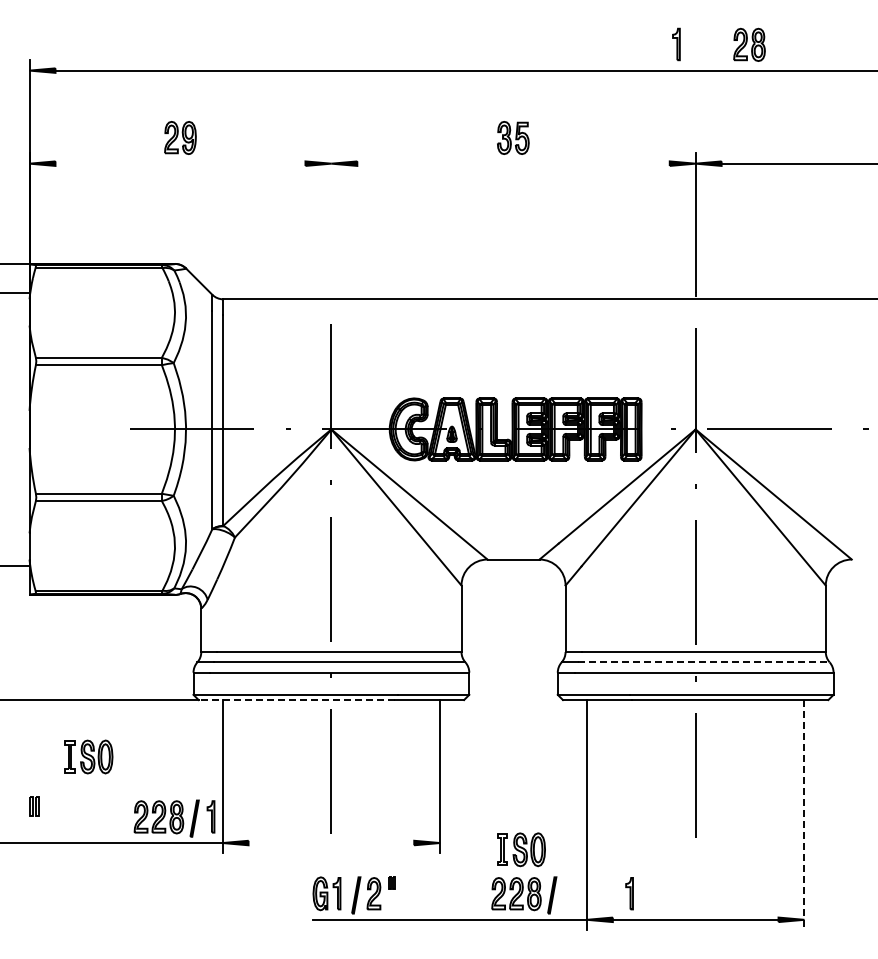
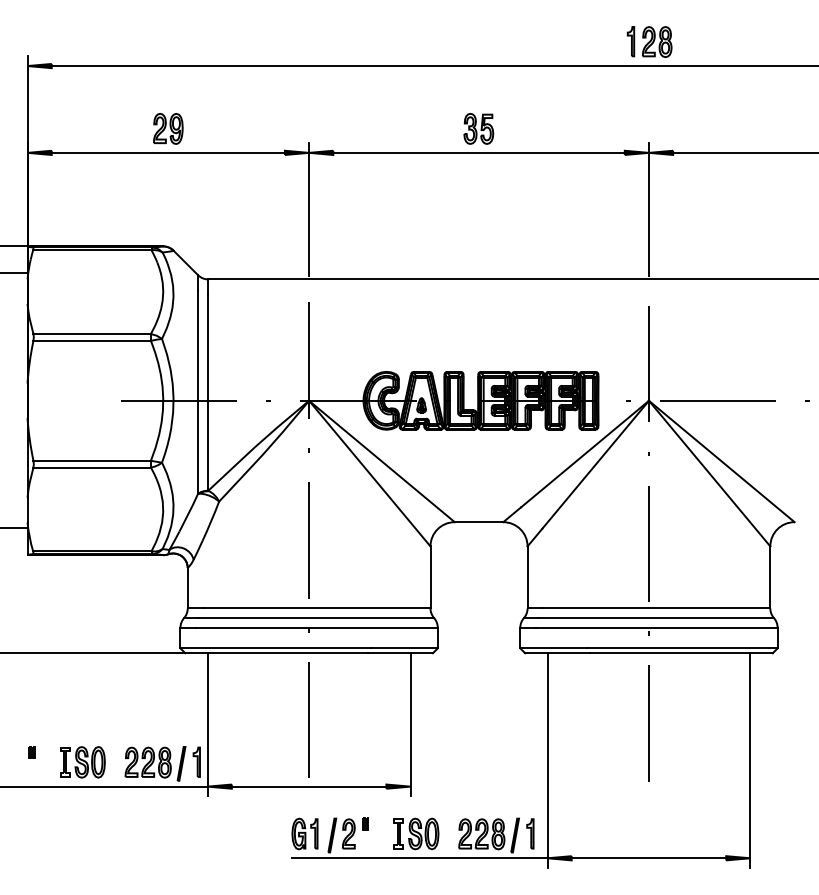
part: (749, 44) -> (657, 41), moved
line: (180, 163) -> (168, 152), added
line: (513, 163) -> (479, 152), added
line: (331, 224) -> (309, 209), added
line: (703, 662) -> (656, 618), dashed -> solid
line: (296, 700) -> (276, 653), dashed -> solid
part: (88, 756) -> (82, 761), moved
part: (33, 806) -> (31, 752), size x0.62
line: (804, 815) -> (750, 760), dashed -> solid
line: (331, 843) -> (309, 787), added
part: (521, 849) -> (416, 833), moved
part: (629, 893) -> (530, 833), moved

